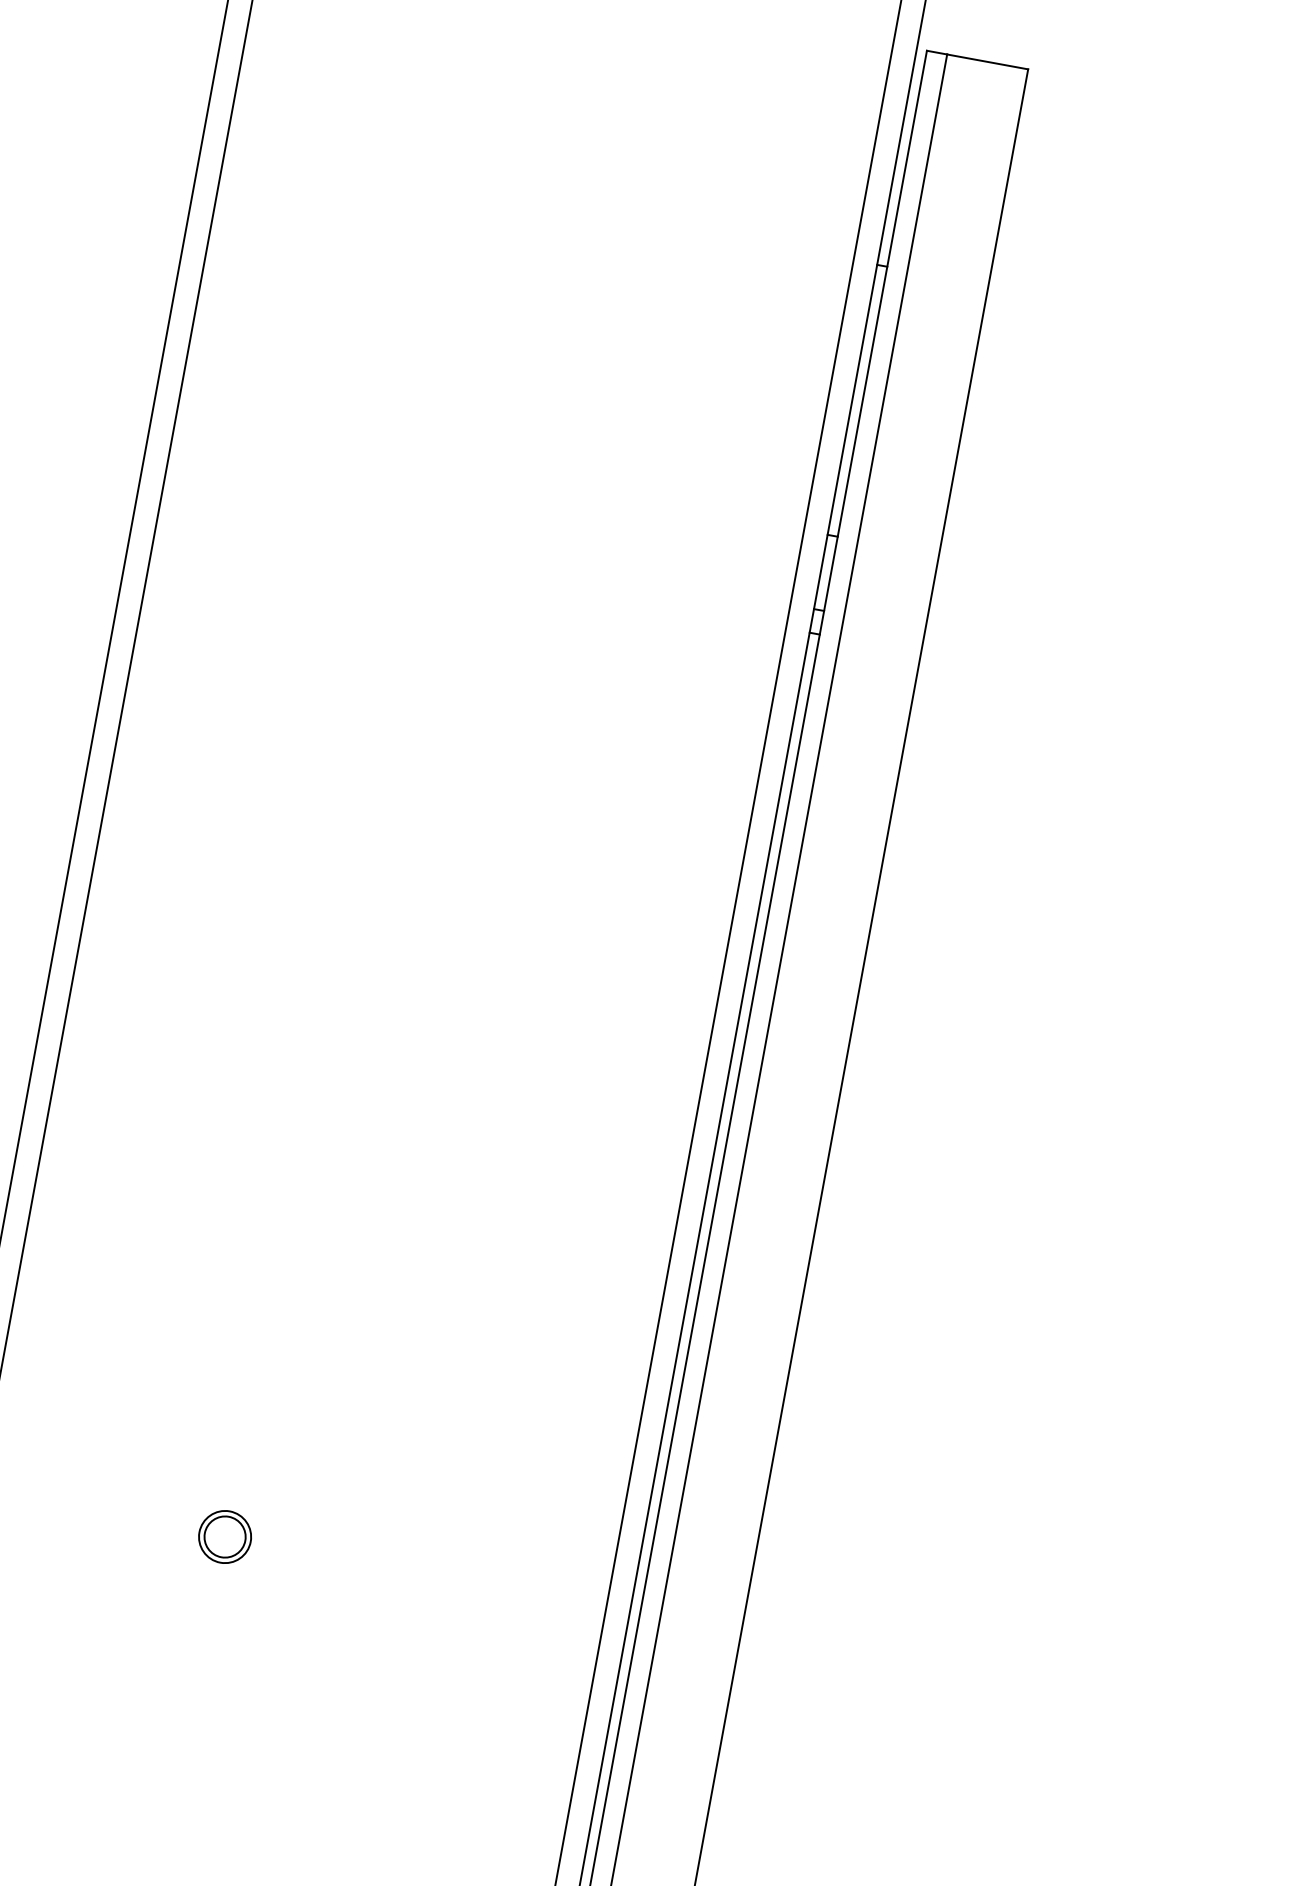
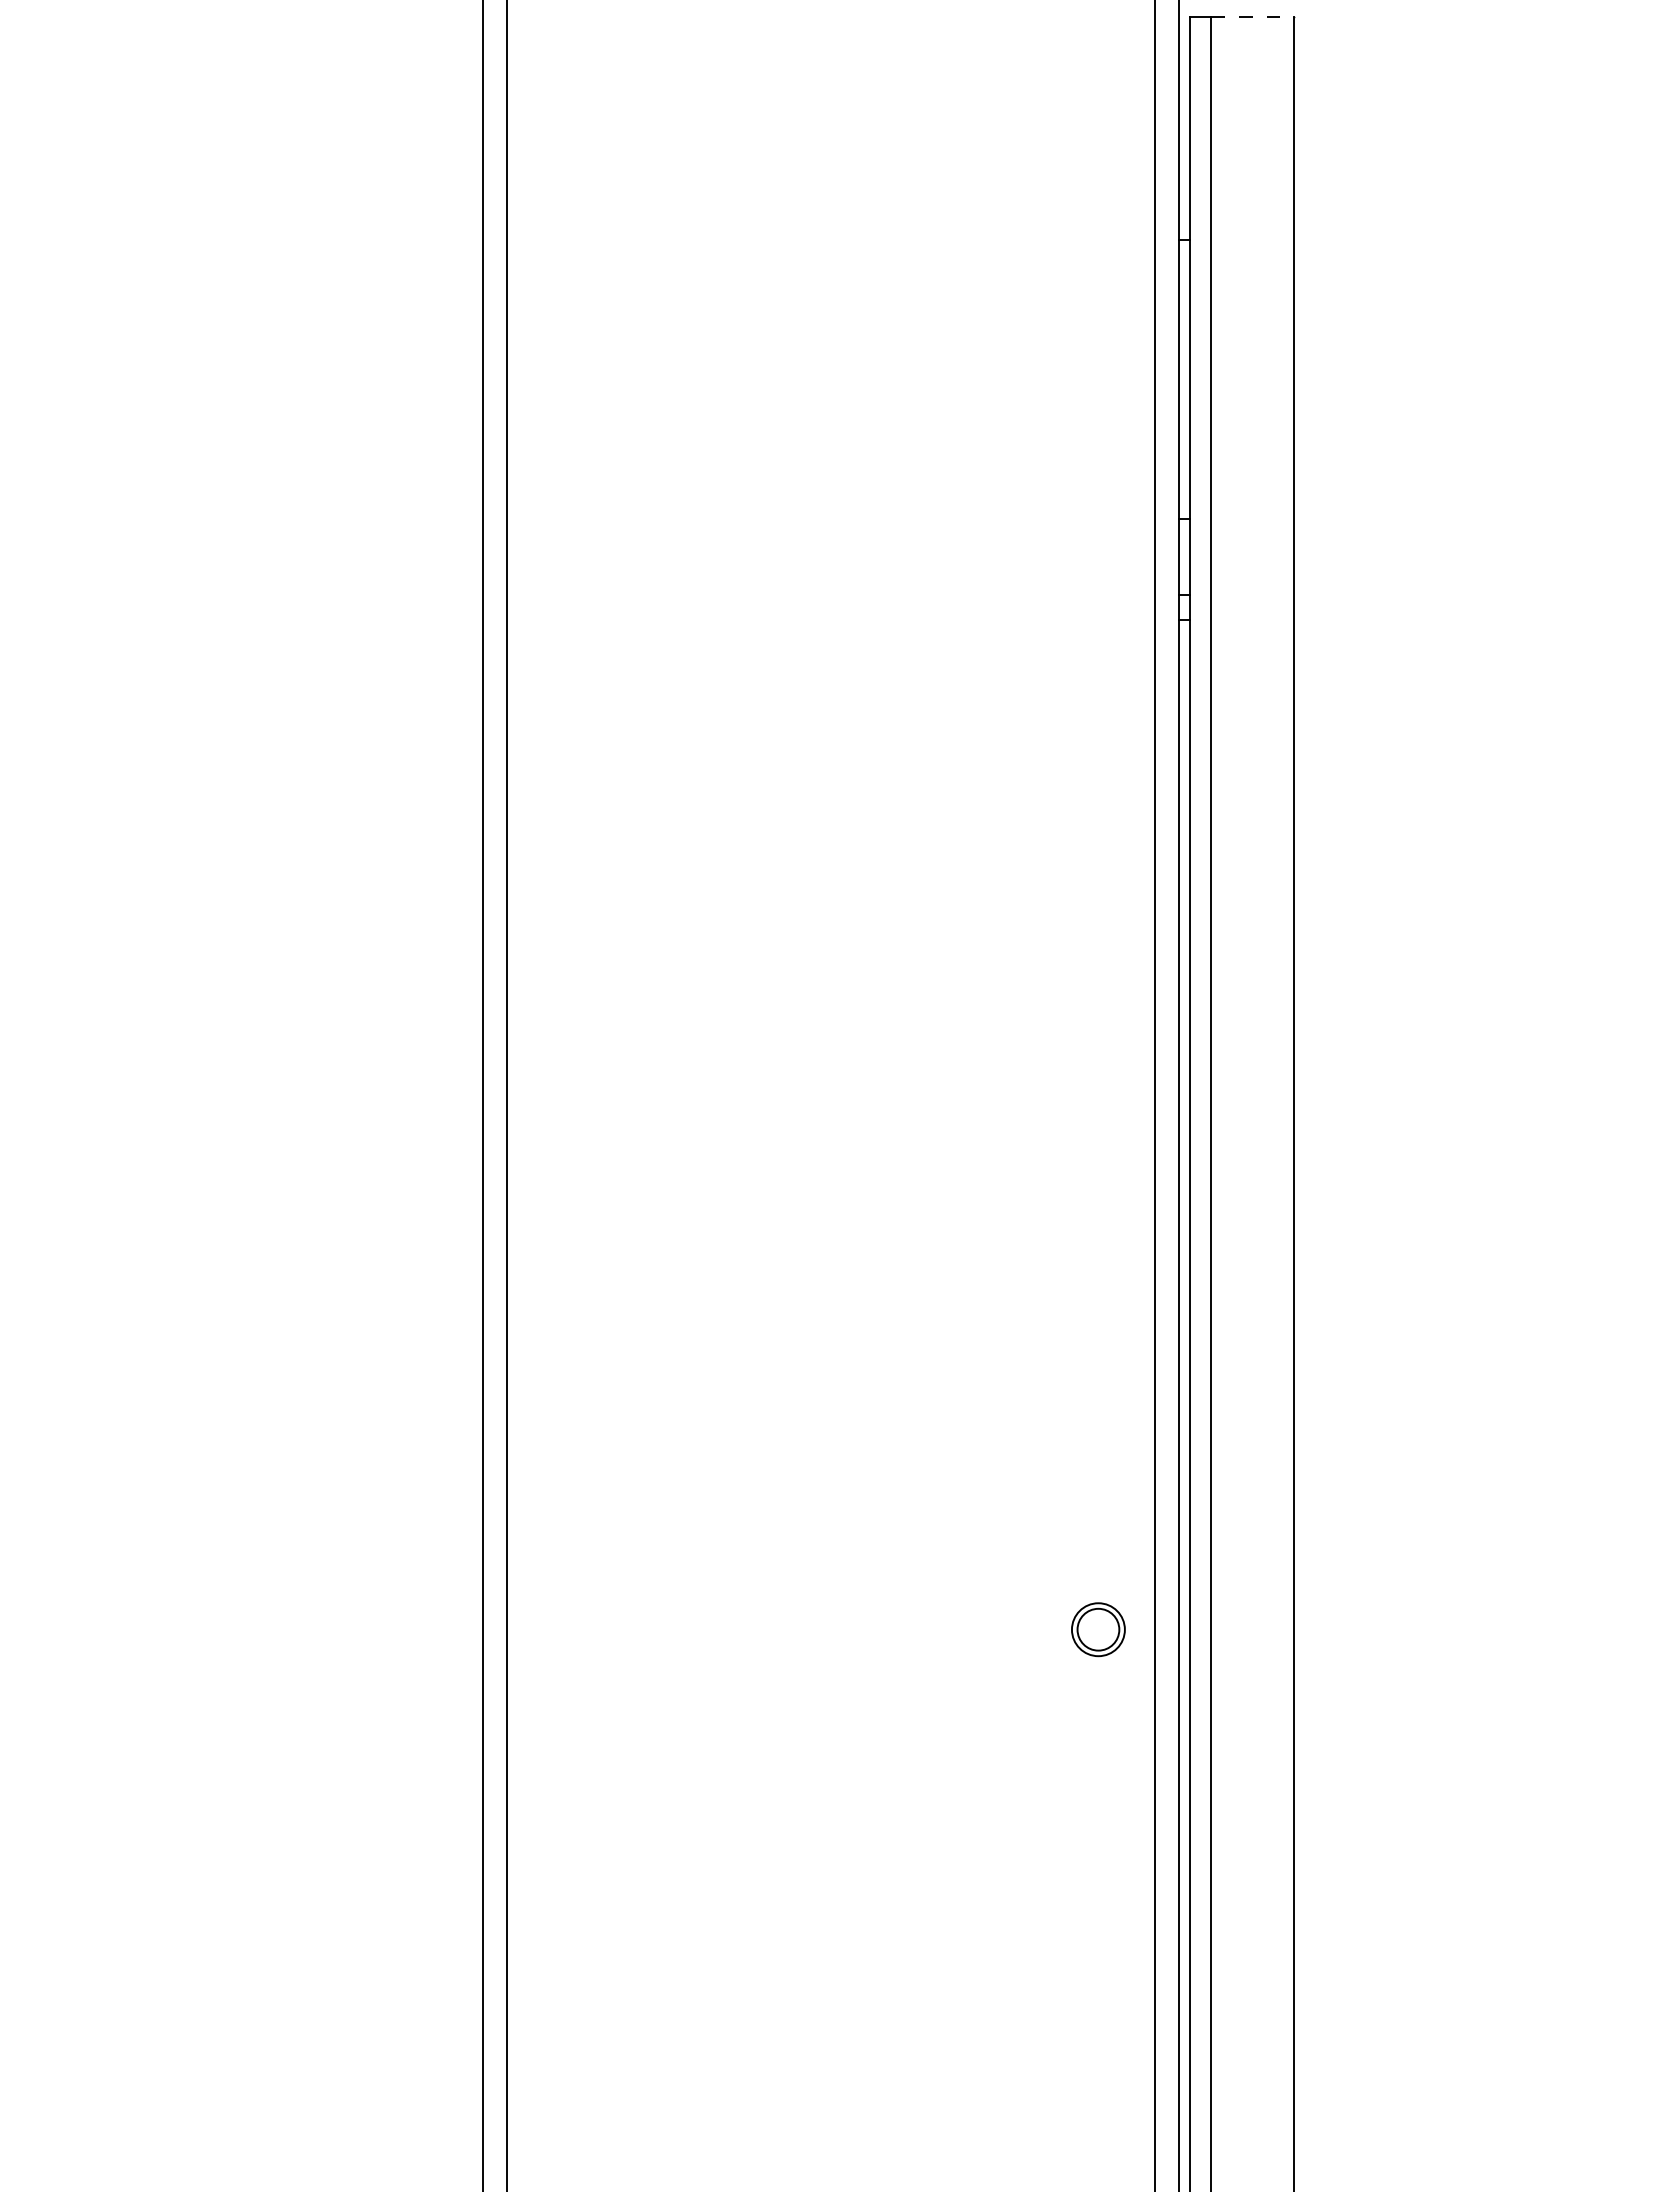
line: (987, 61) -> (1252, 16), solid -> dashed
part: (225, 1536) -> (1098, 1629), moved

